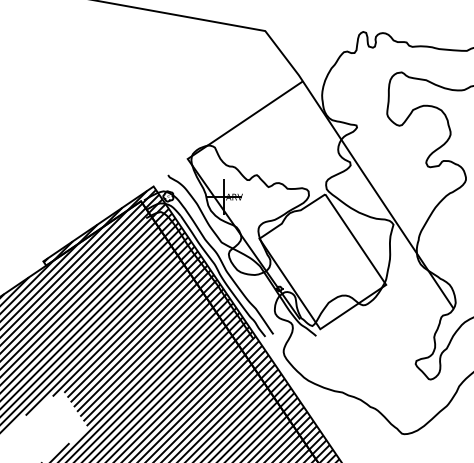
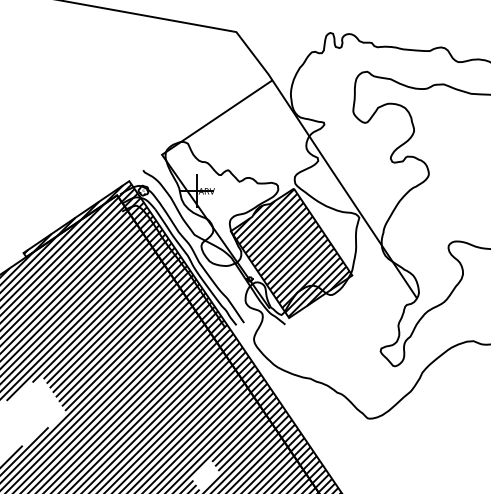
hatch: (322, 261) -> (291, 253), added

